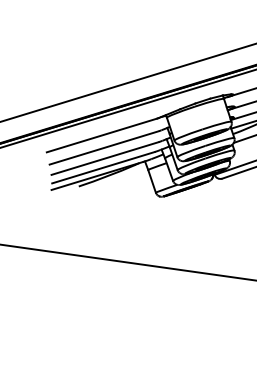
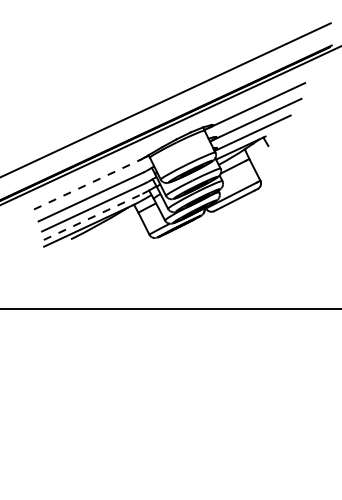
line: (102, 135) -> (87, 184), solid -> dashed
line: (103, 167) -> (93, 216), solid -> dashed

